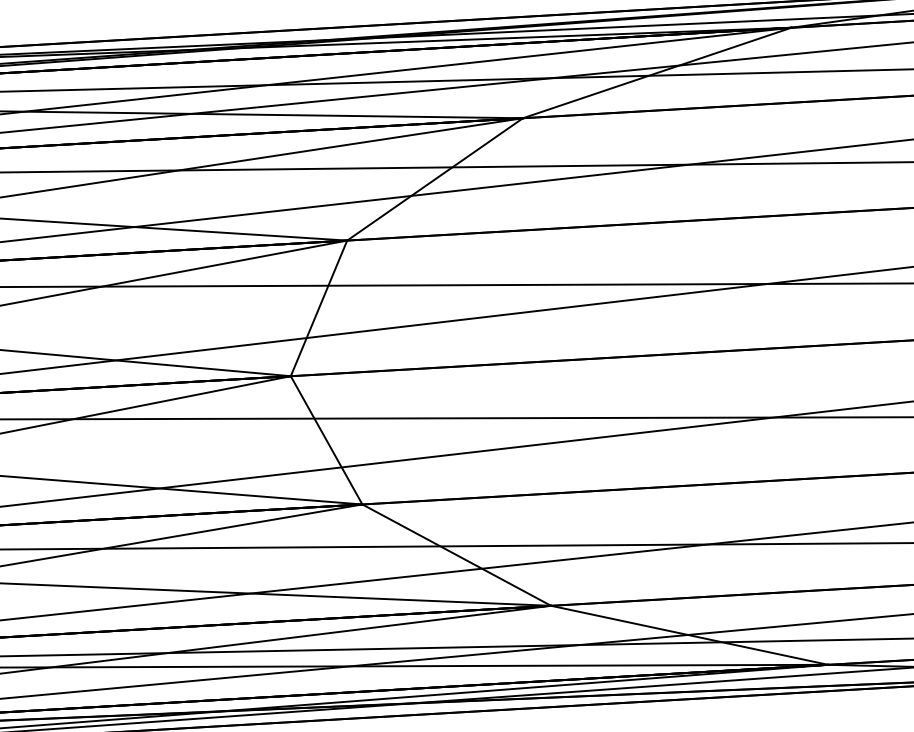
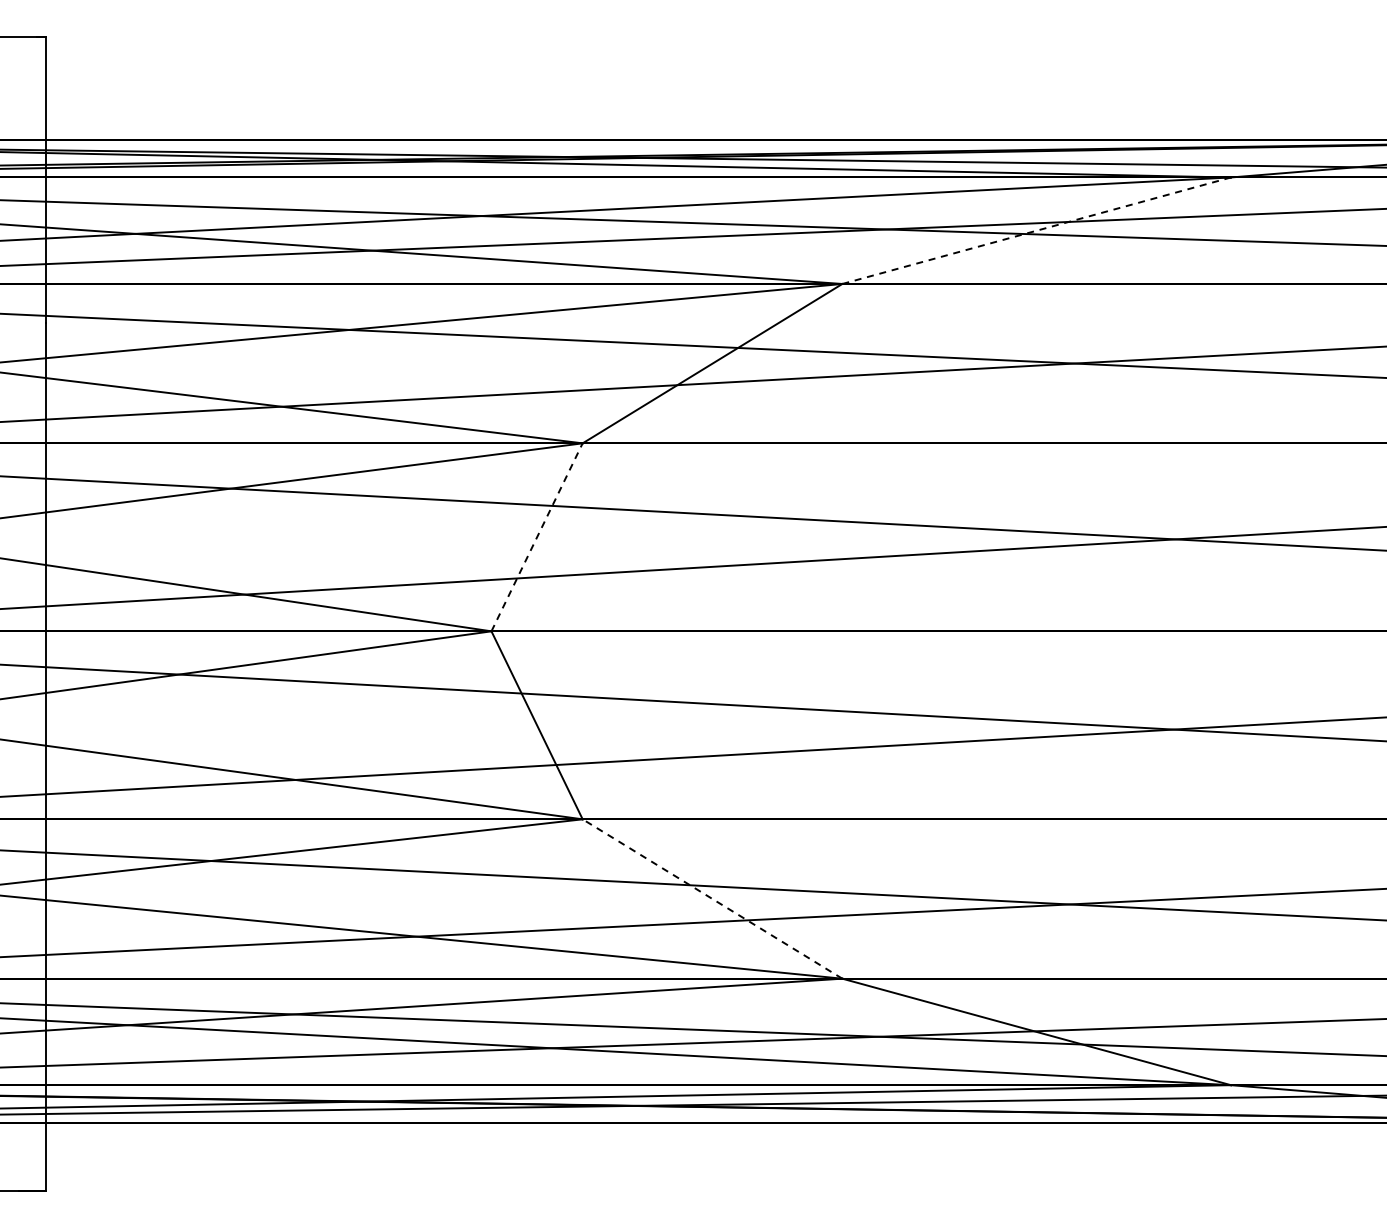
line: (657, 72) -> (1037, 230), solid -> dashed
line: (319, 307) -> (537, 536), solid -> dashed
line: (456, 554) -> (712, 898), solid -> dashed

